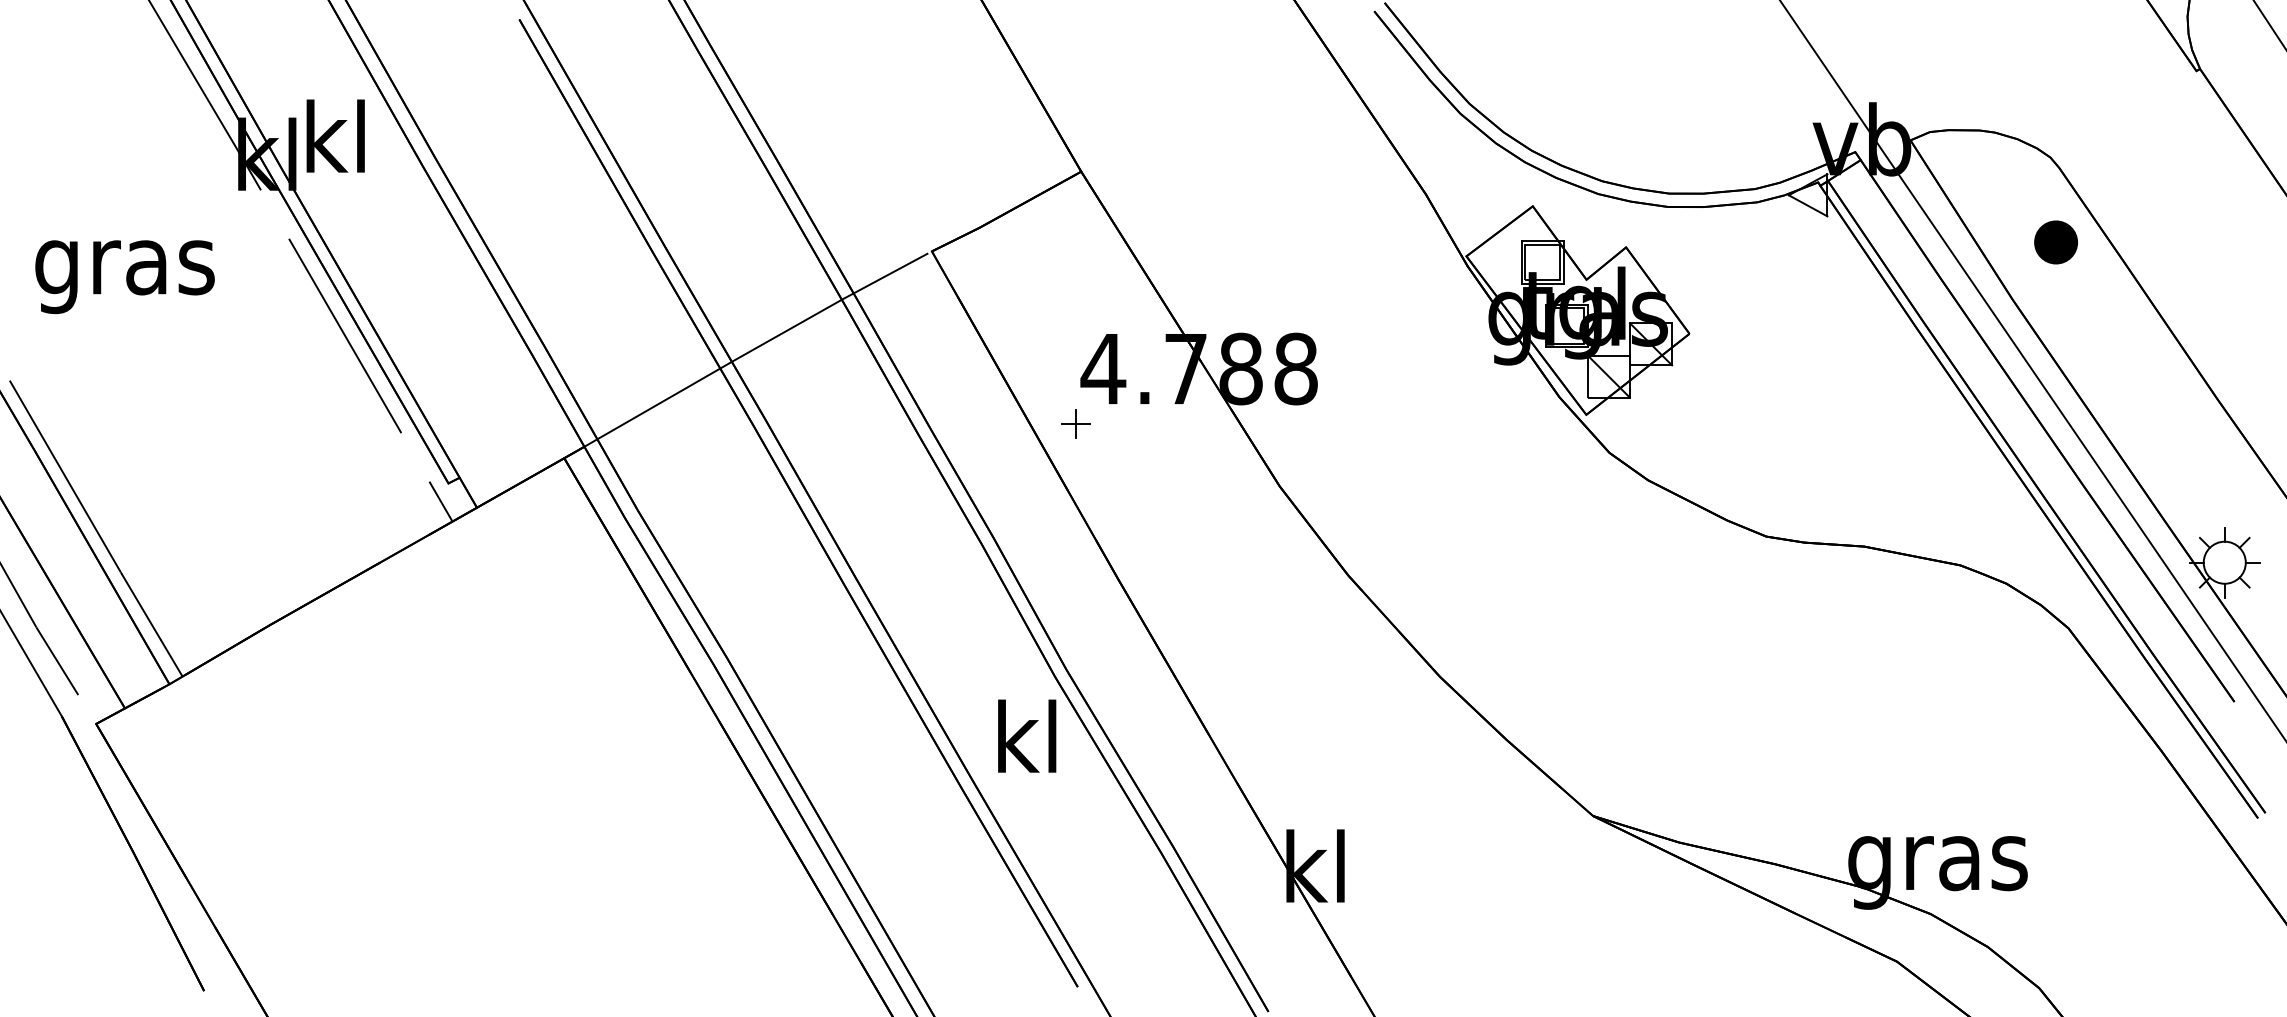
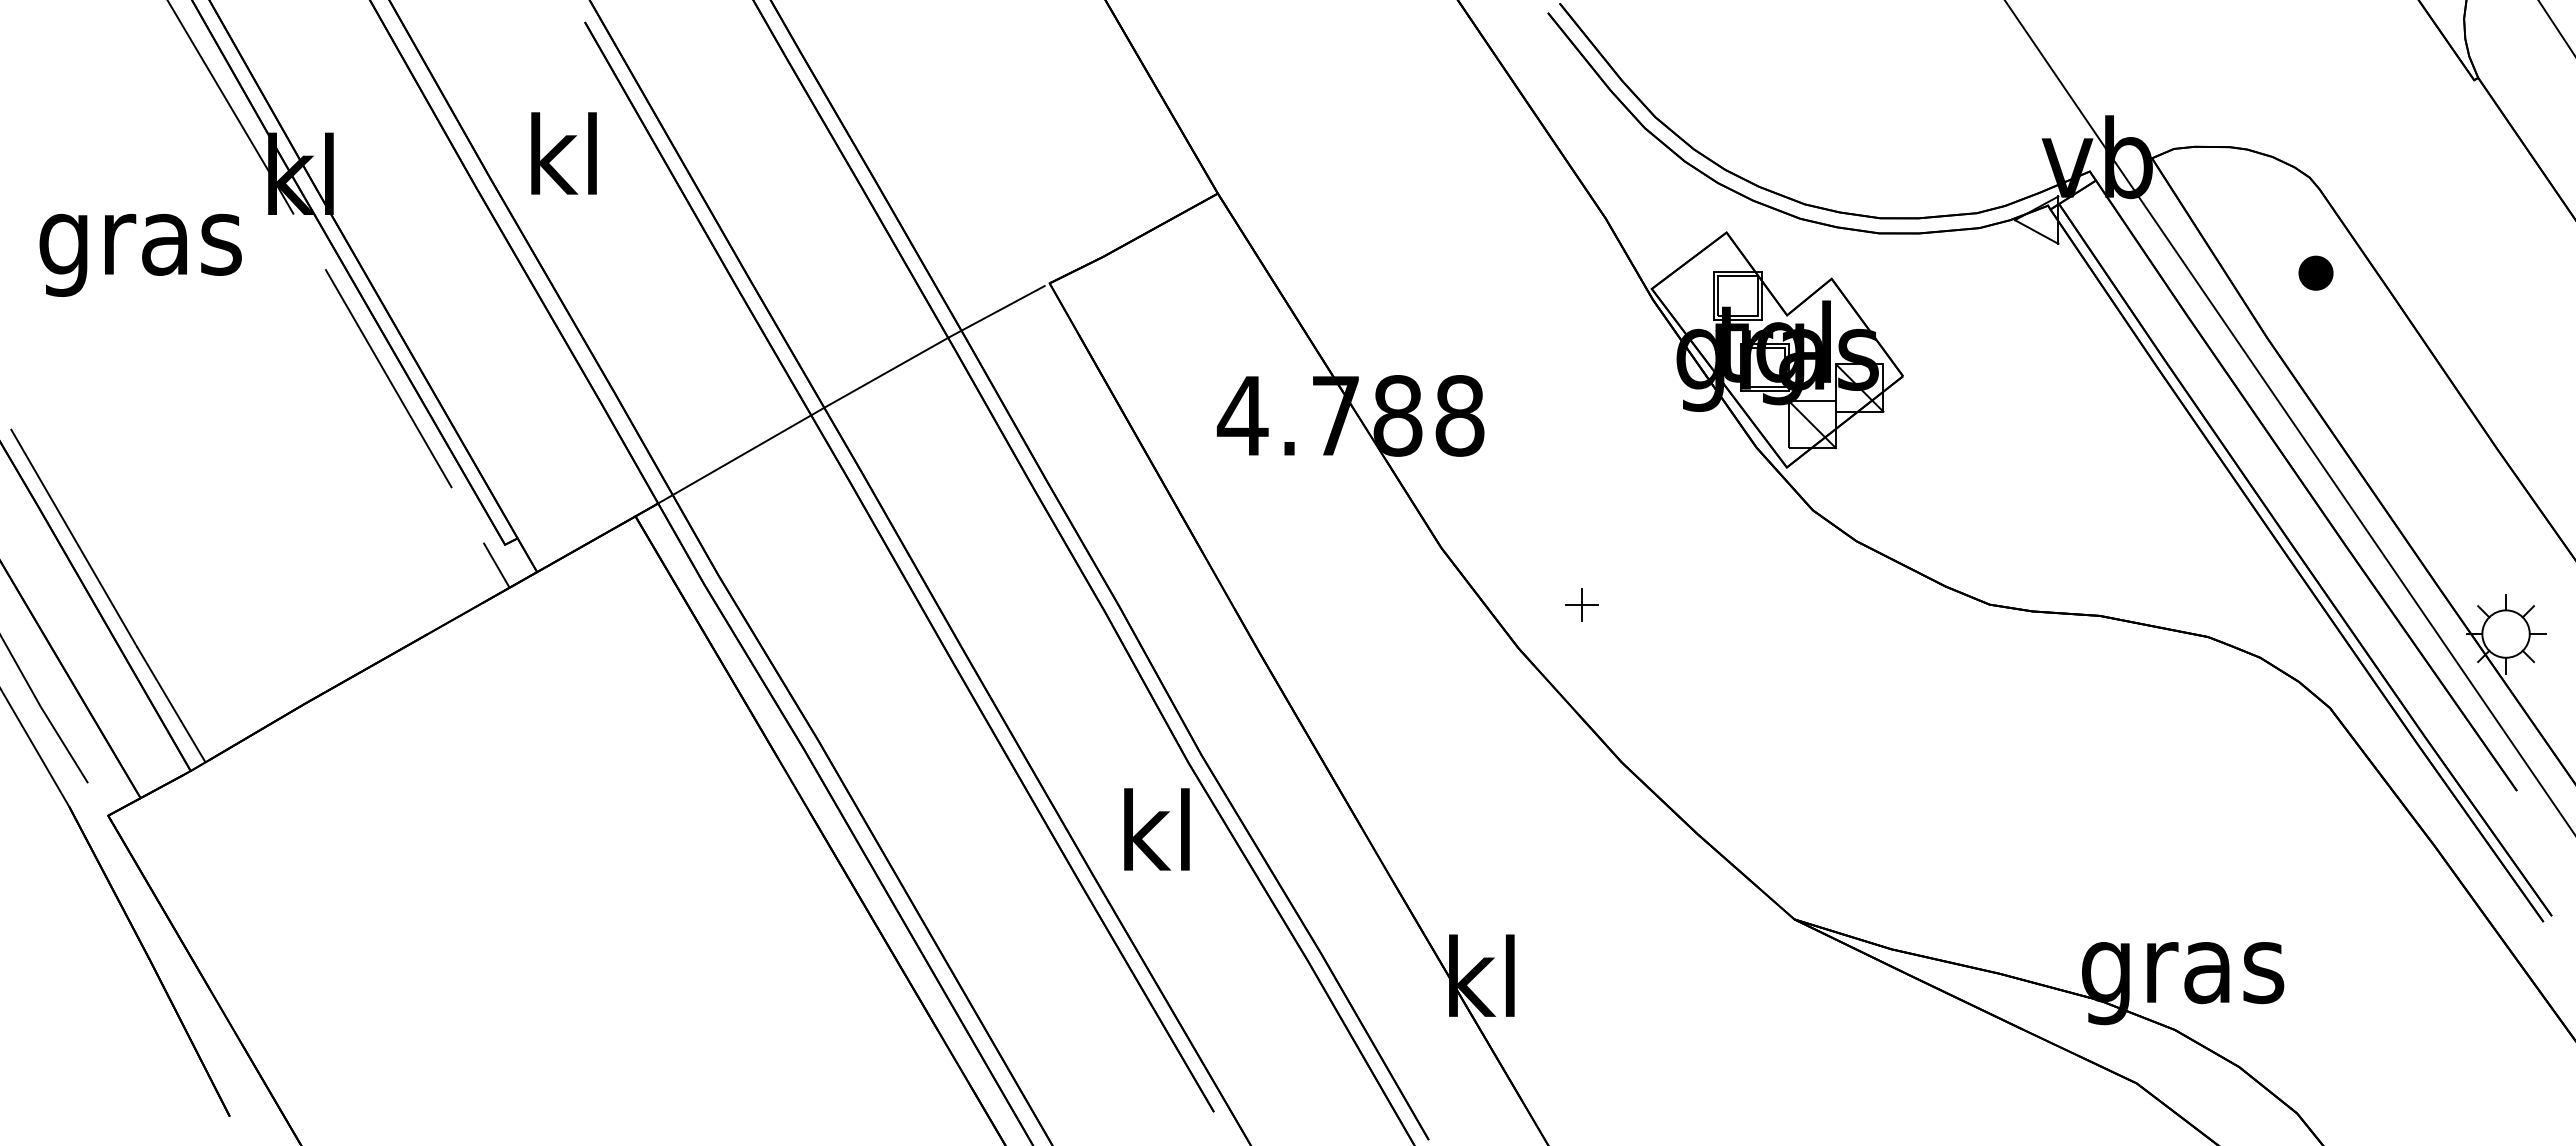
text: (335, 136) -> (563, 153), moved
part: (2055, 241) -> (2315, 272), size x0.7
text: (124, 276) -> (140, 254), moved
part: (1075, 423) -> (1581, 604), moved

